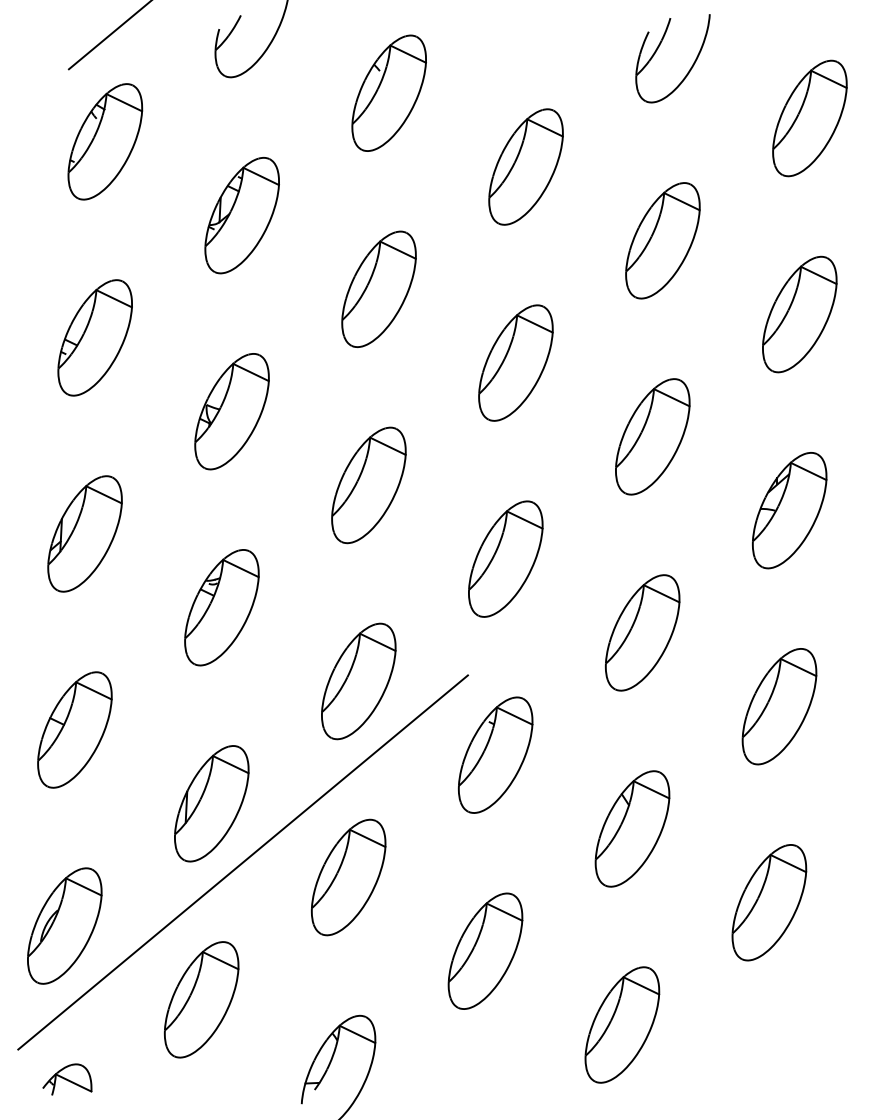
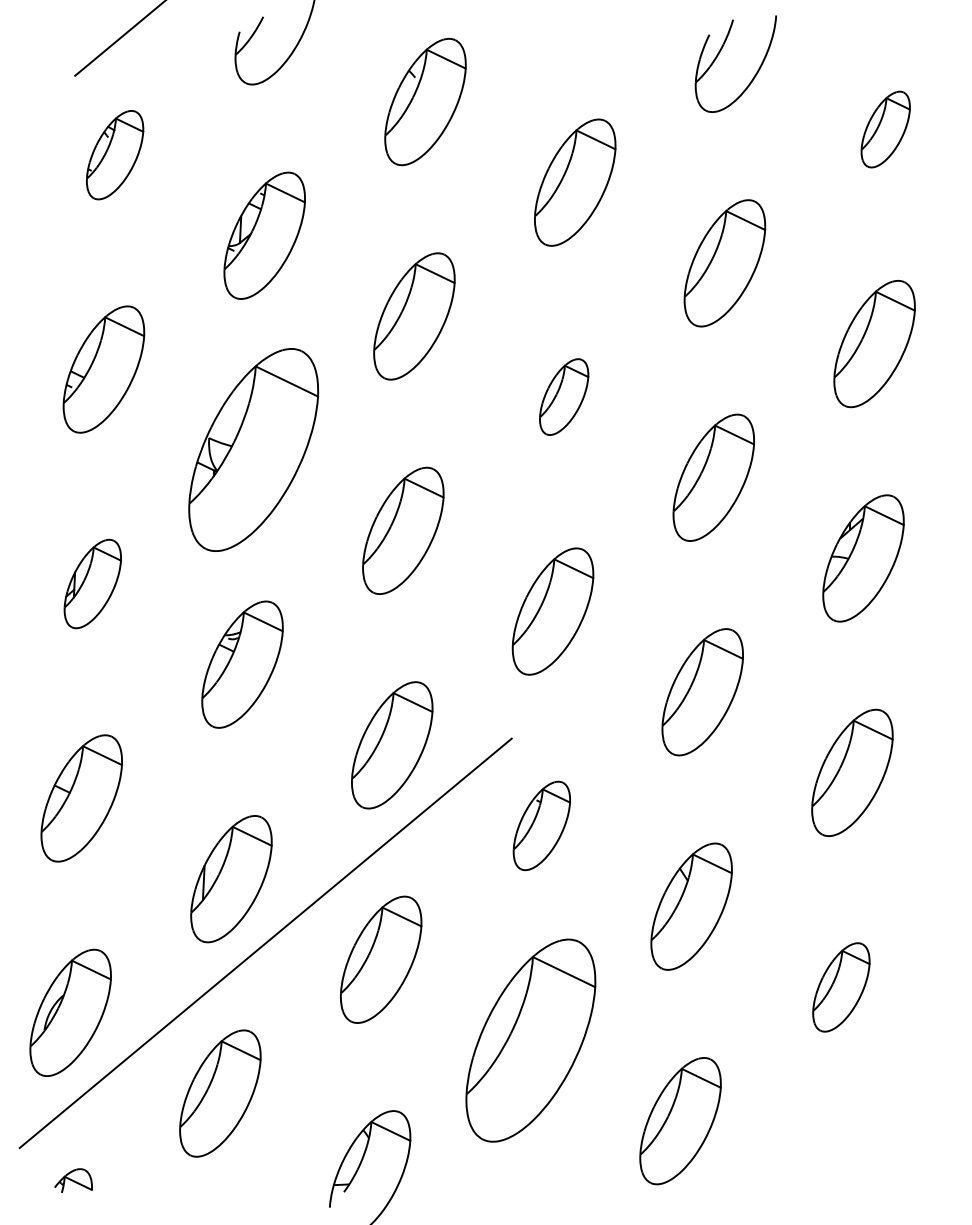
part: (809, 118) -> (885, 129), size x0.6
part: (105, 141) -> (115, 154), size x0.7
part: (515, 362) -> (563, 396), size x0.6
part: (231, 411) -> (253, 450), size x1.6
part: (84, 533) -> (92, 583), size x0.7
part: (495, 754) -> (541, 825), size x0.7
part: (769, 902) -> (841, 987), size x0.7
part: (485, 950) -> (530, 1039), size x1.6
part: (67, 1079) -> (73, 1180), size x0.7

